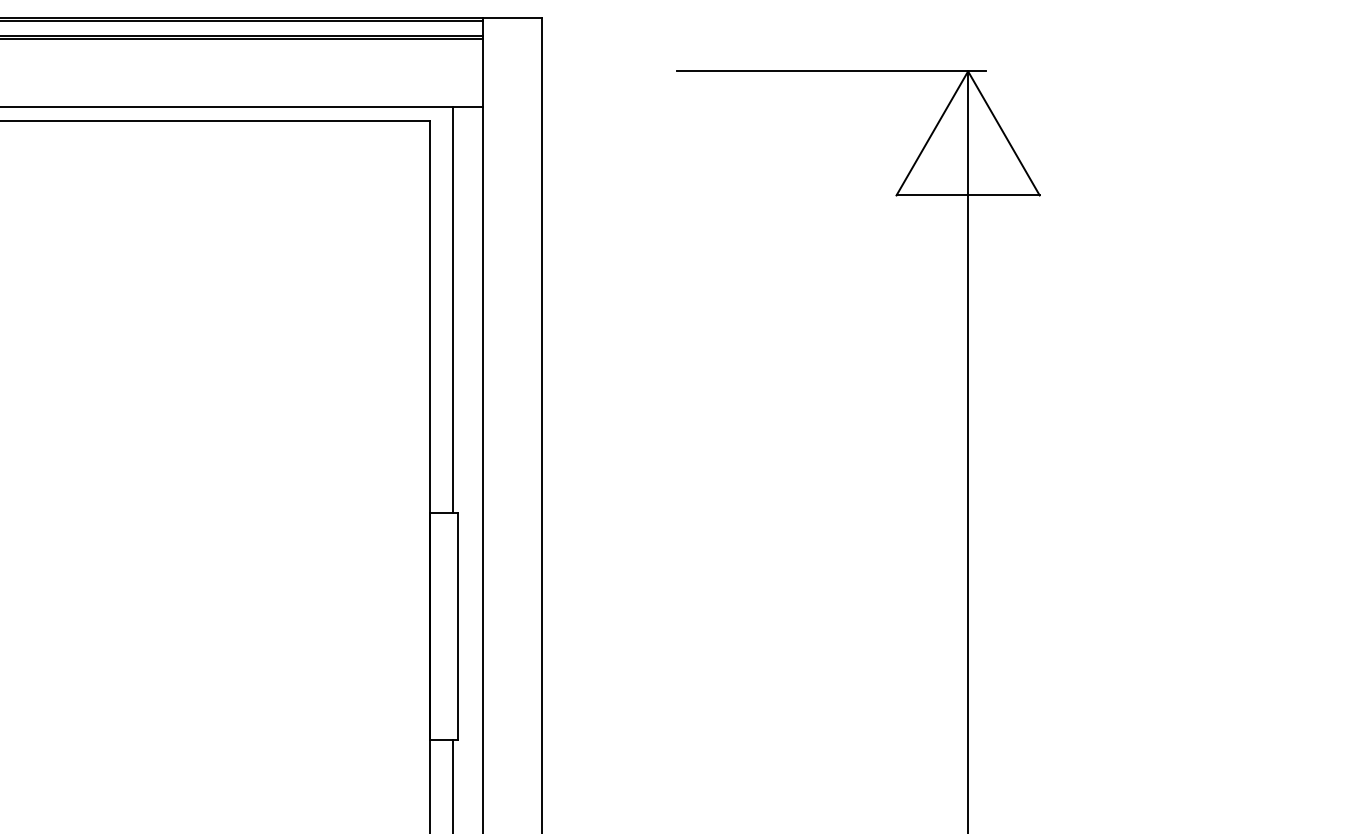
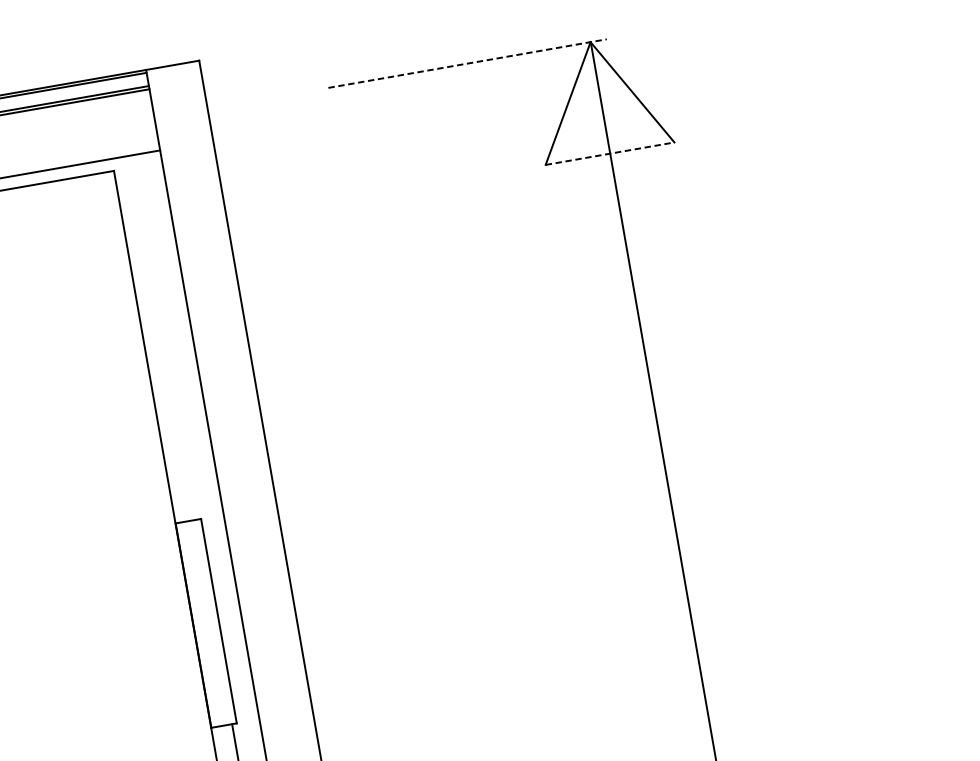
line: (831, 71) -> (467, 63), solid -> dashed
line: (968, 195) -> (610, 153), solid -> dashed
line: (452, 309) -> (164, 337), removed

